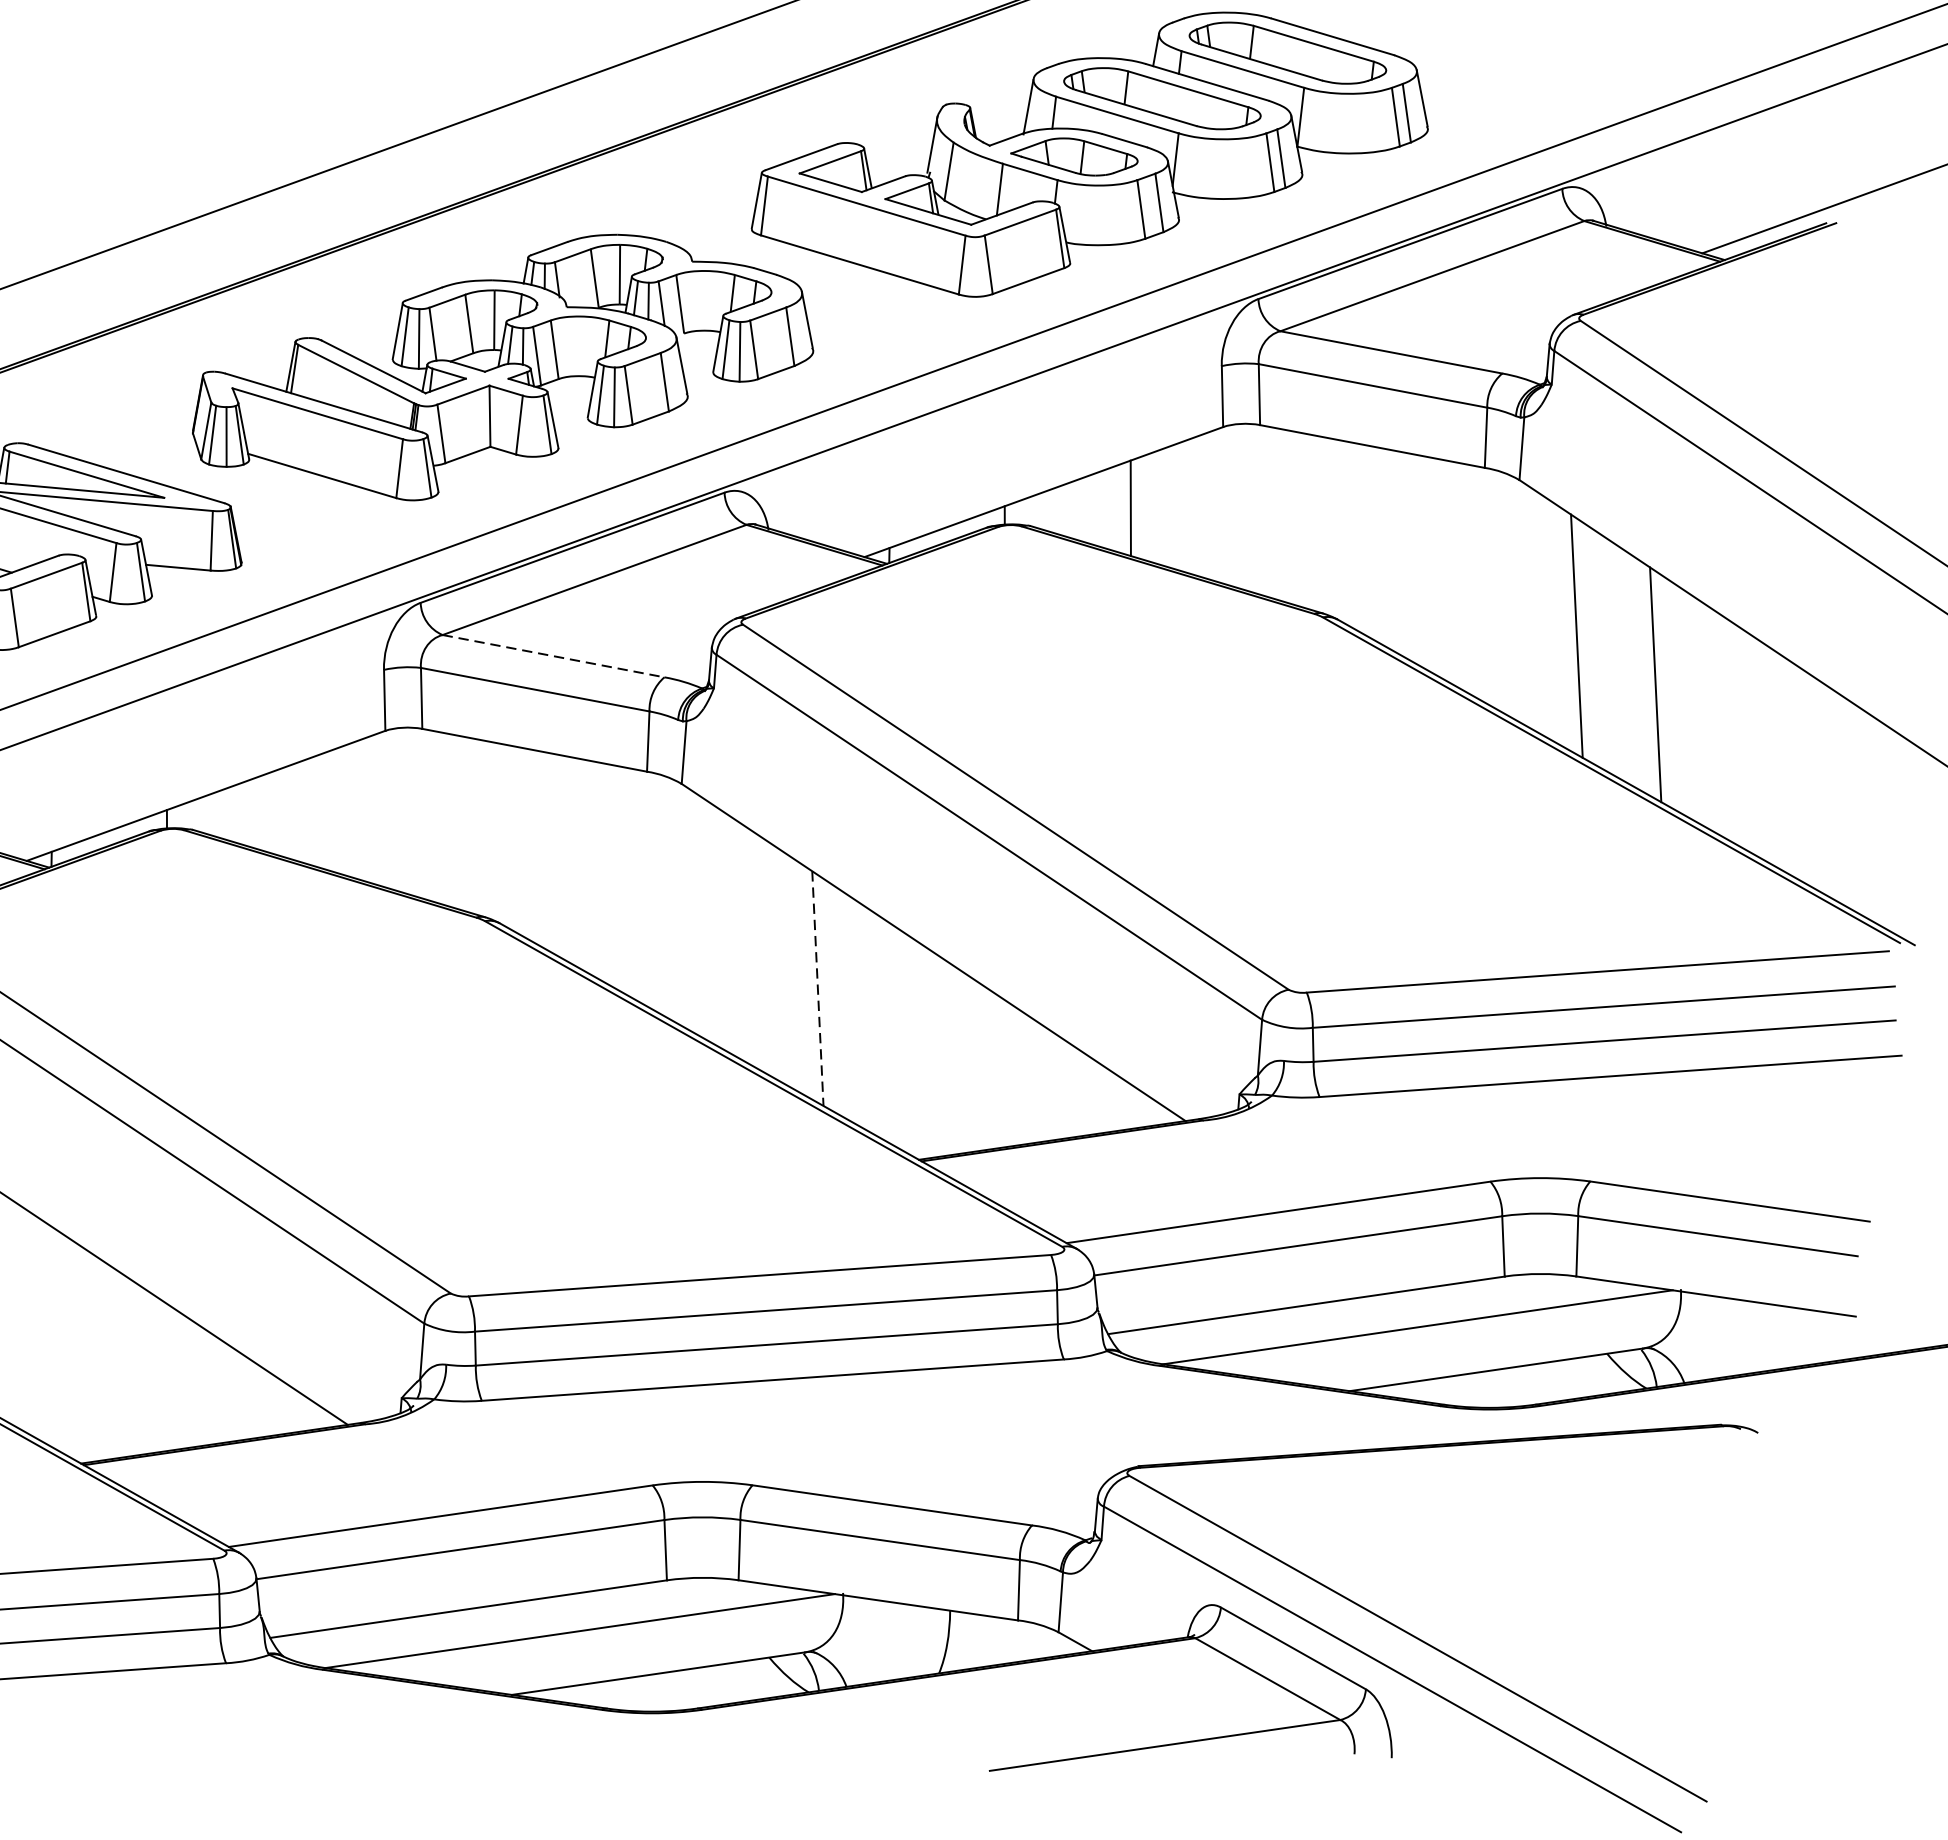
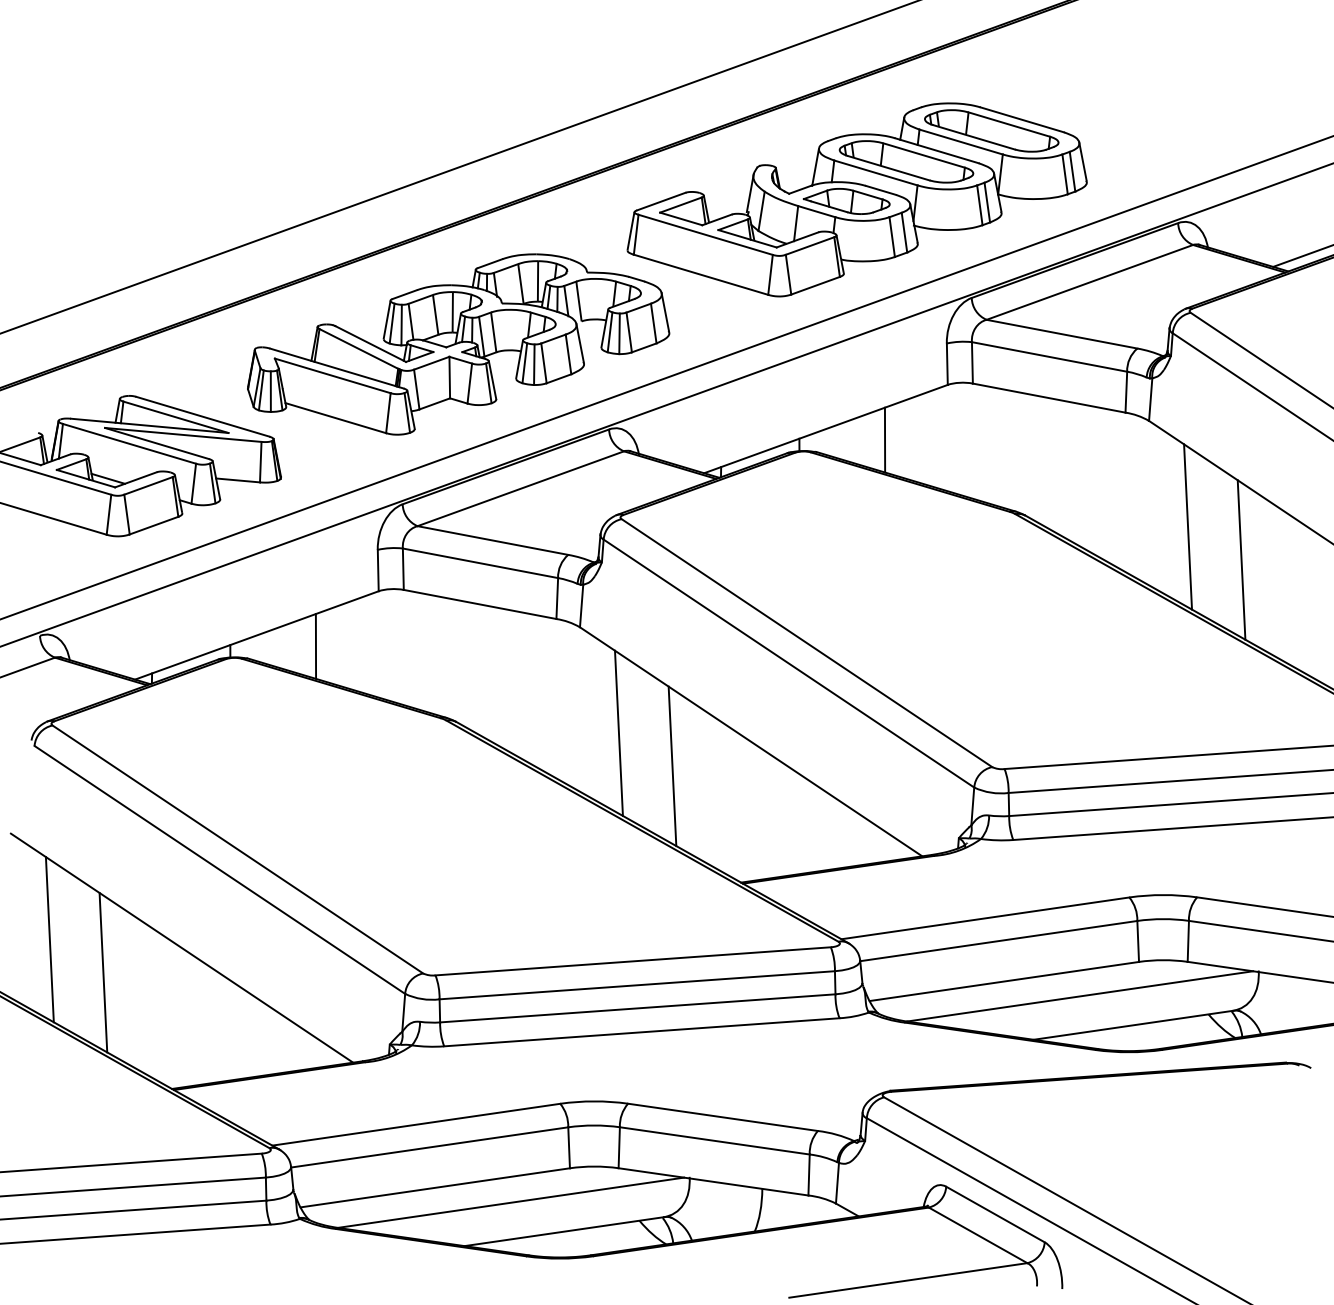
line: (552, 656) -> (492, 540), dashed -> solid
line: (292, 812) -> (315, 646), added
line: (738, 938) -> (618, 732), added
line: (817, 988) -> (672, 766), dashed -> solid

